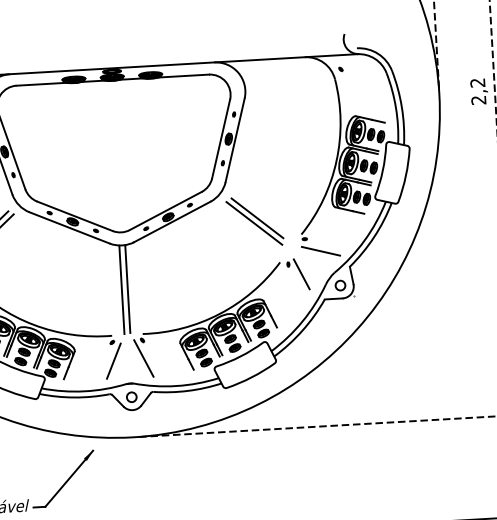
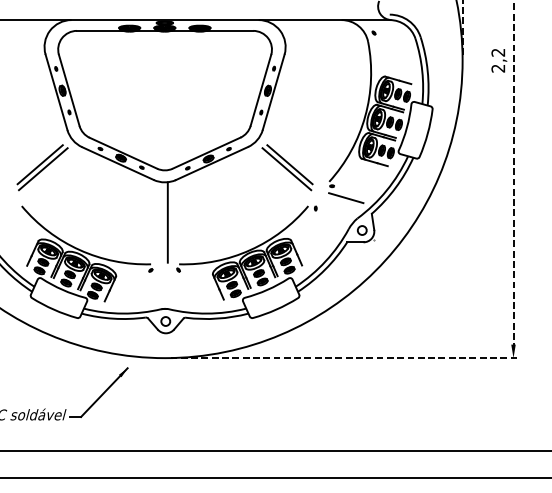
line: (301, 274) -> (327, 218), removed
line: (121, 289) -> (162, 222), removed
line: (143, 358) -> (178, 286), removed
line: (114, 361) -> (151, 287), removed

